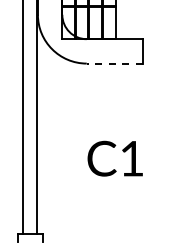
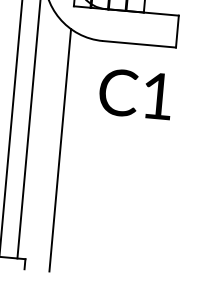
line: (114, 63) -> (139, 44), dashed -> solid
line: (61, 149) -> (59, 150), added
text: (114, 158) -> (134, 93), moved

